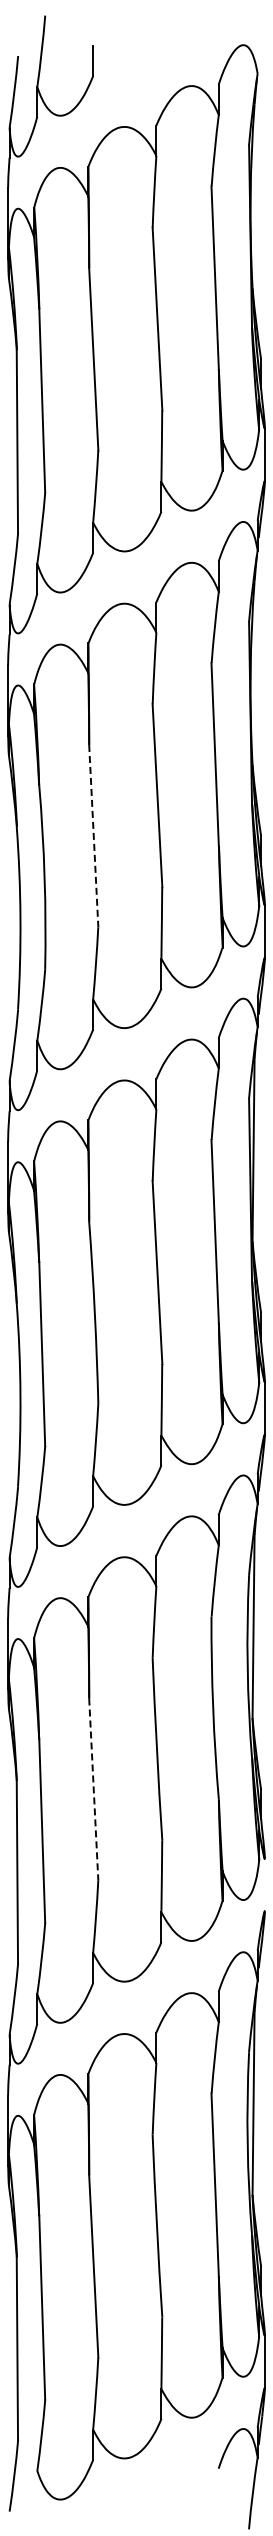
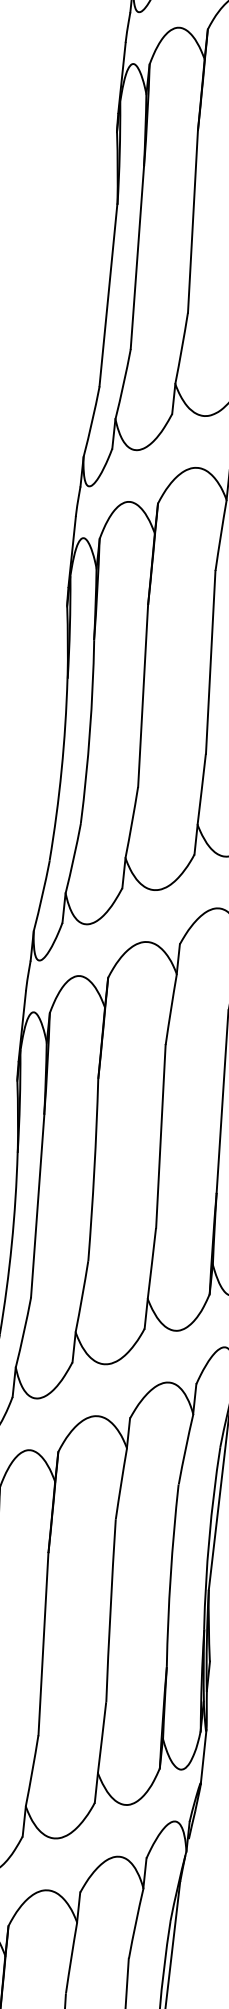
line: (93, 836) -> (142, 696), dashed -> solid
line: (93, 1790) -> (43, 1644), dashed -> solid
line: (264, 1885) -> (203, 1757), added

